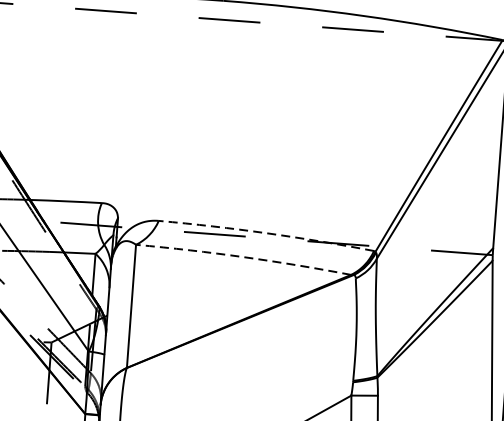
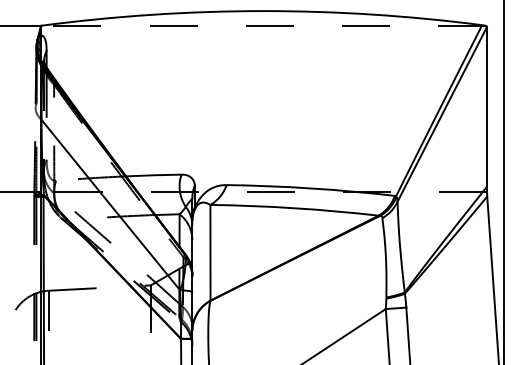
arc: (266, 233) -> (310, 188), dashed -> solid
arc: (243, 257) -> (294, 208), dashed -> solid

